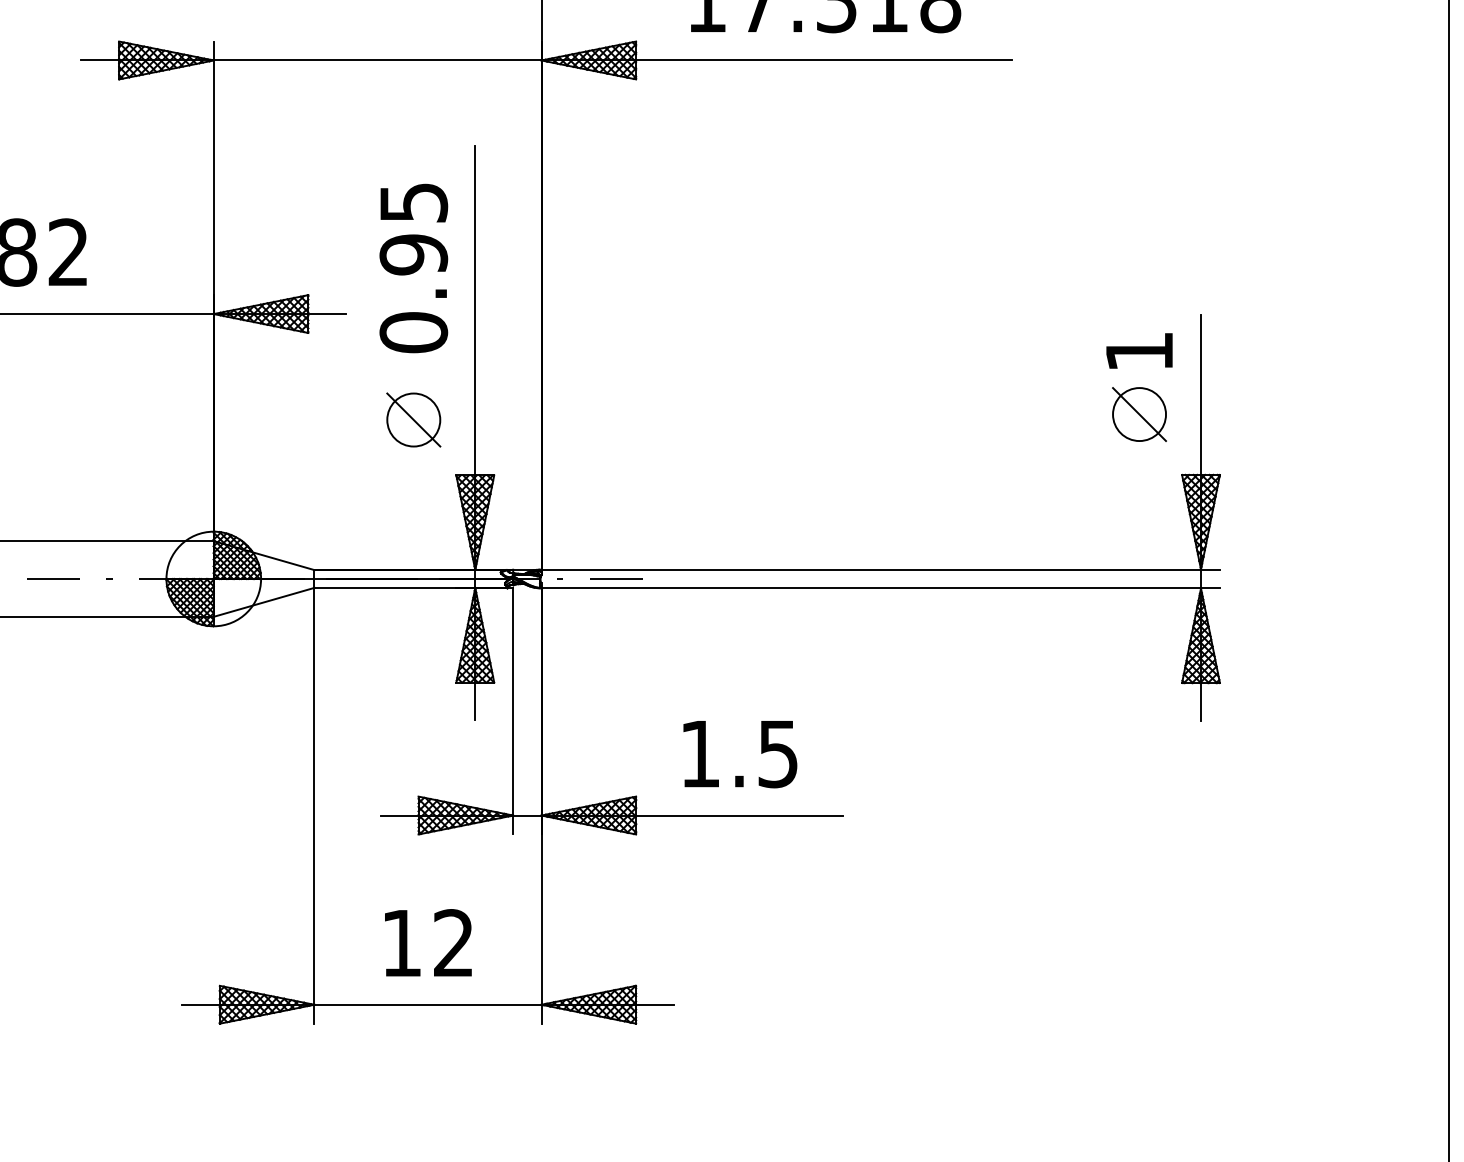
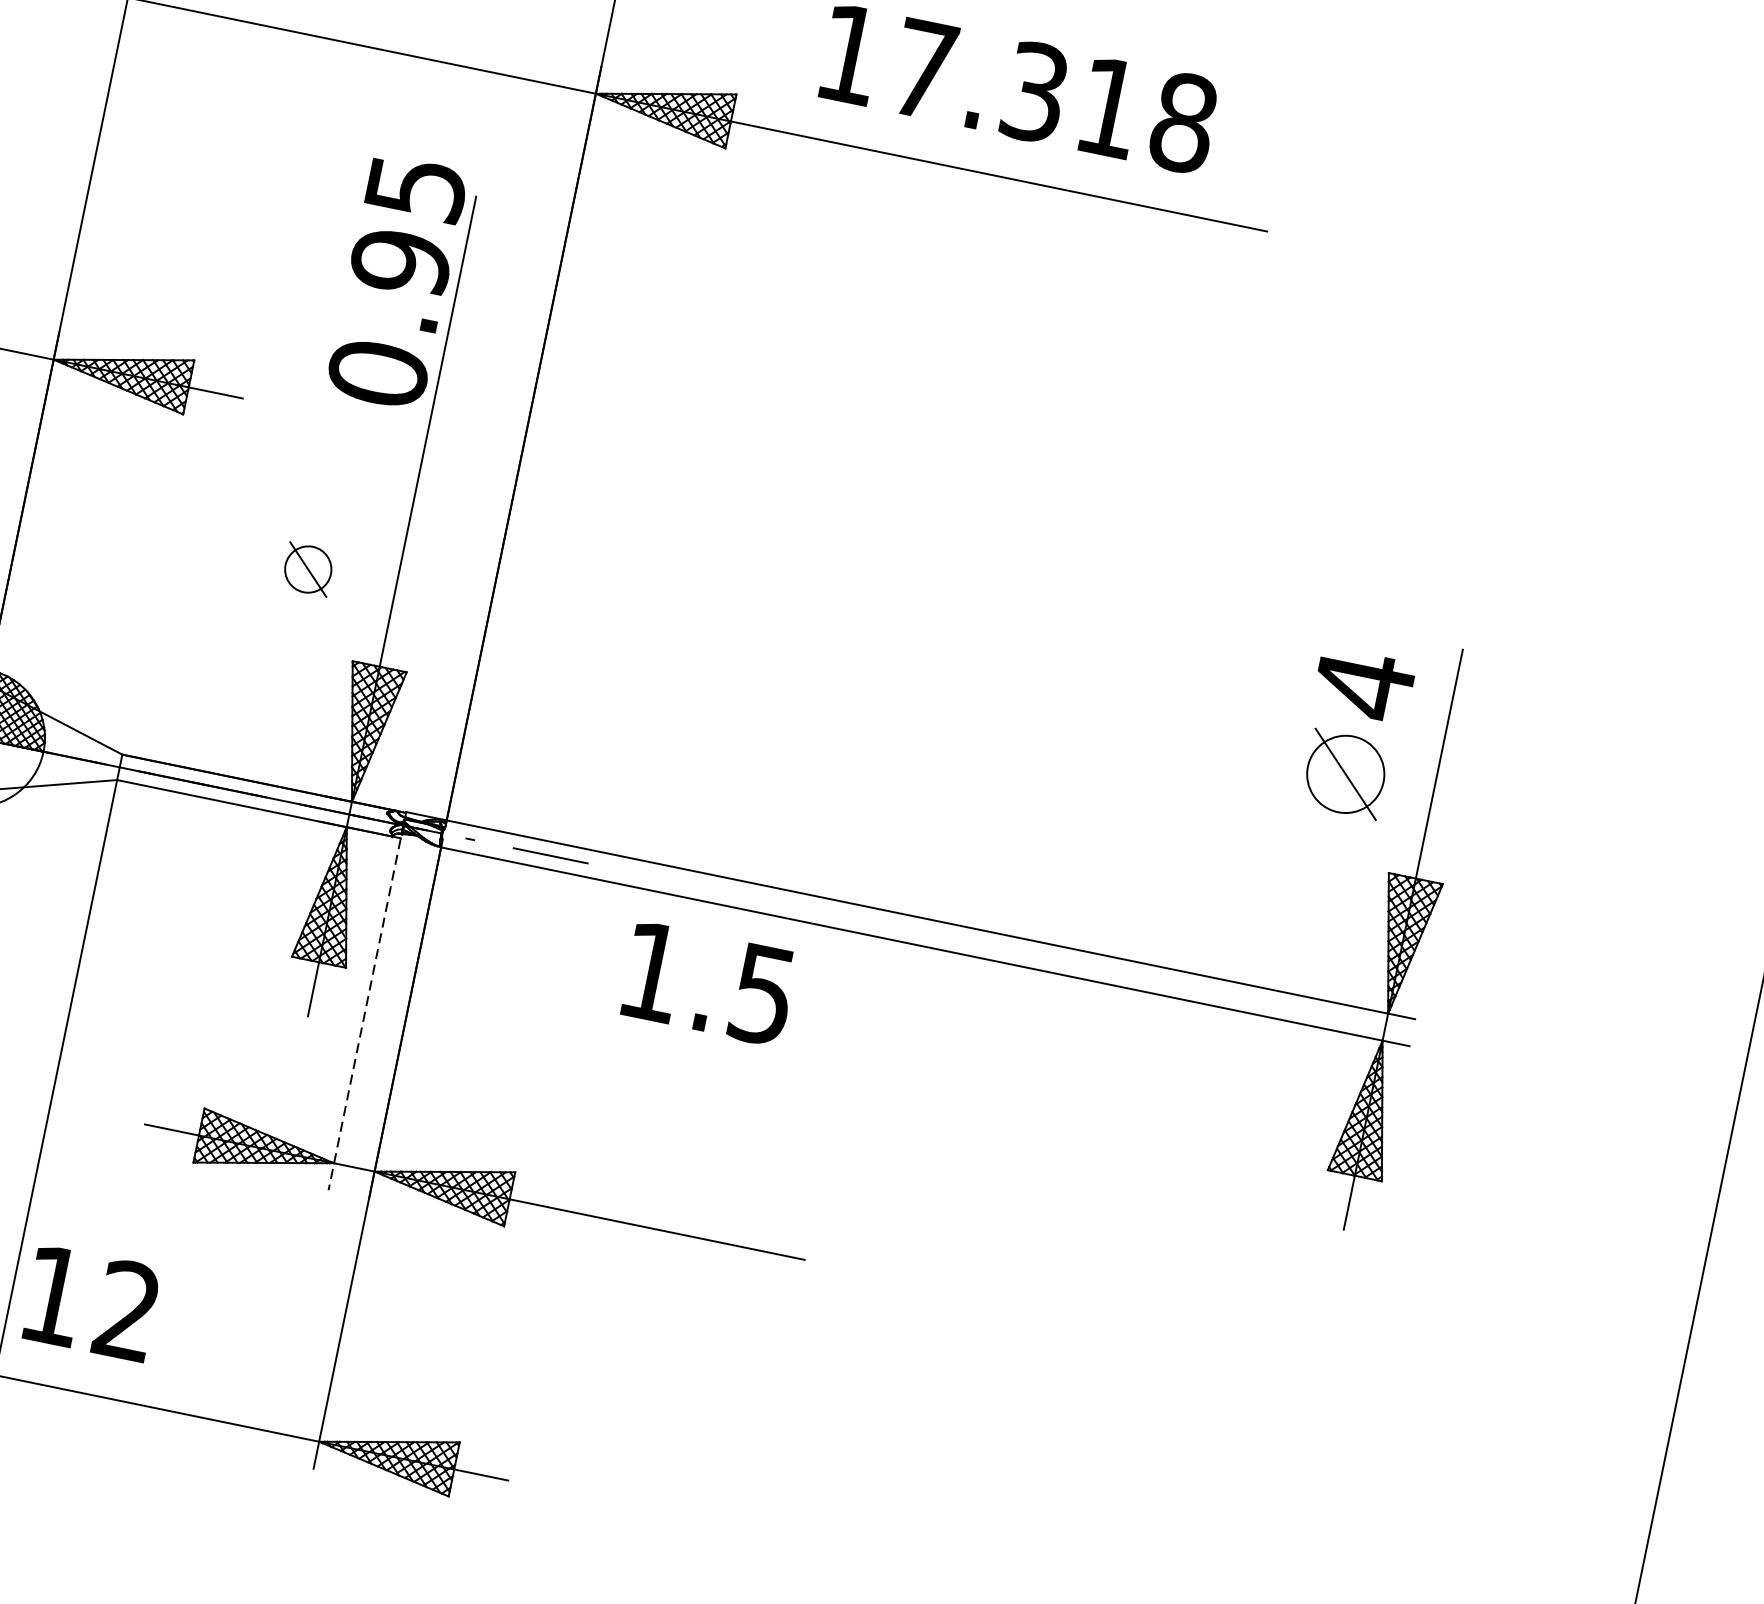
text: (413, 268) -> (396, 281), moved
text: (1139, 351) -> (1364, 684), 1 -> 4
part: (413, 419) -> (307, 568), size x0.6
line: (513, 711) -> (365, 1014), solid -> dashed
text: (740, 754) -> (709, 984), moved
text: (428, 942) -> (91, 1302), moved

